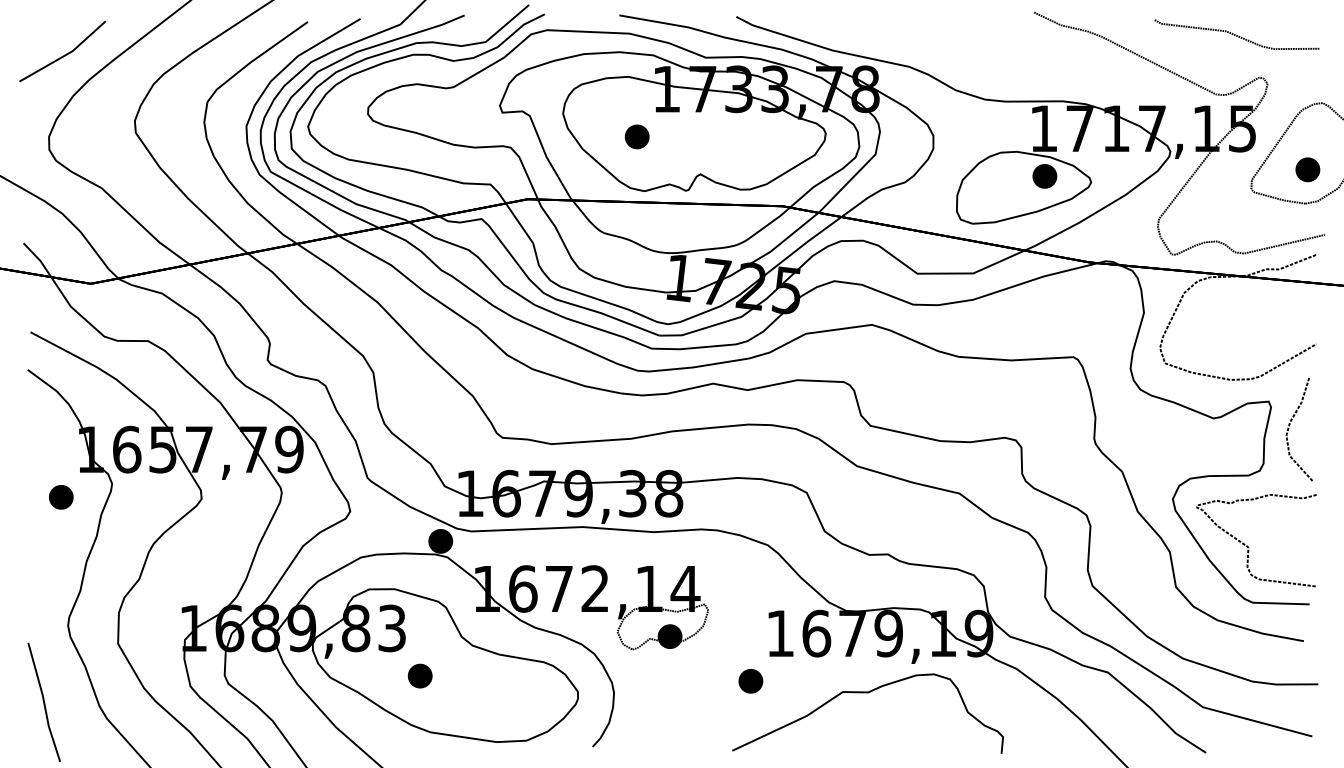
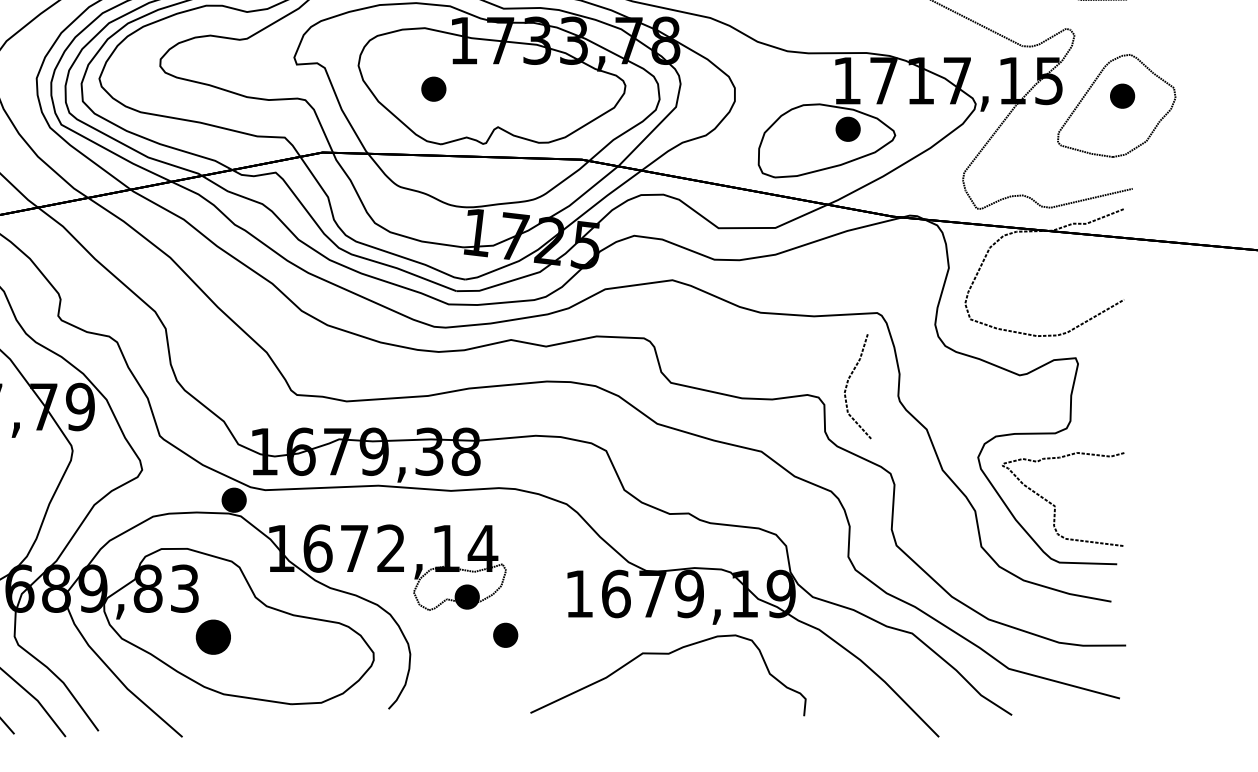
part: (1307, 169) -> (1122, 95), moved
curve: (1290, 425) -> (848, 382), moved
part: (419, 675) -> (212, 636), size x1.4
part: (750, 681) -> (505, 635), moved

